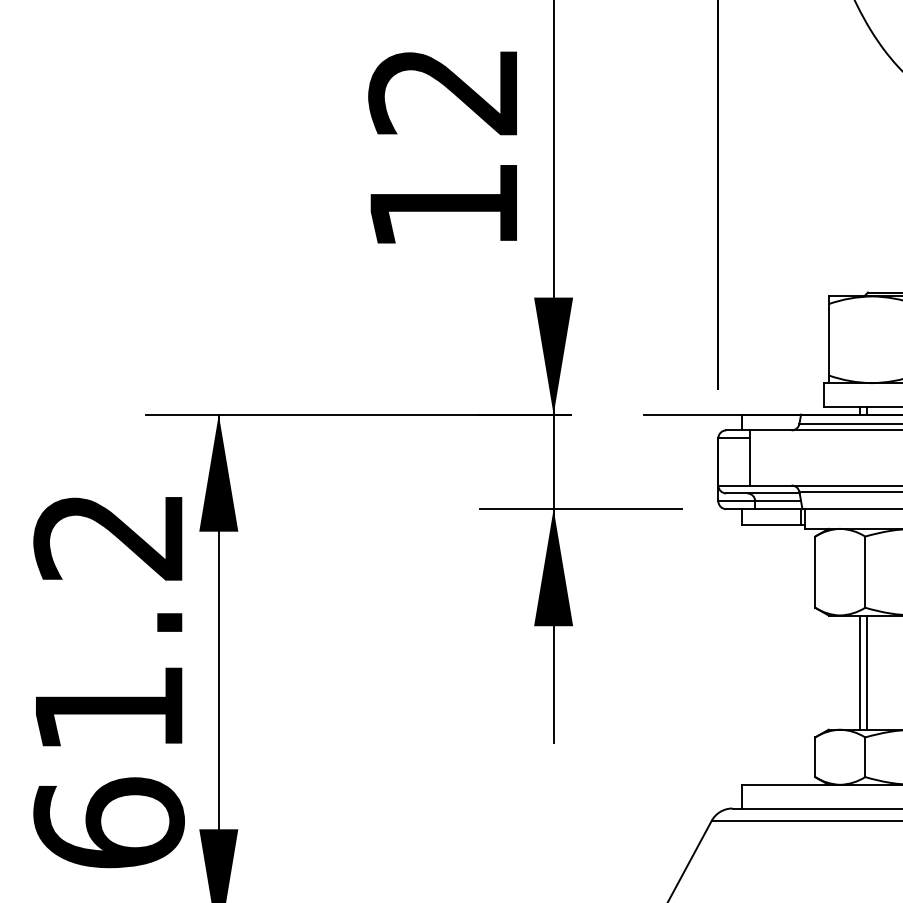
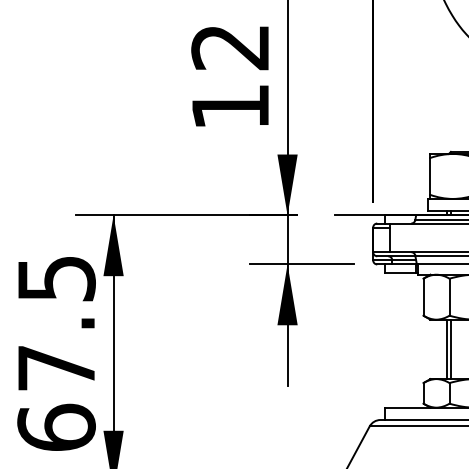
text: (108, 622) -> (56, 323), 61.2 -> 67.5

